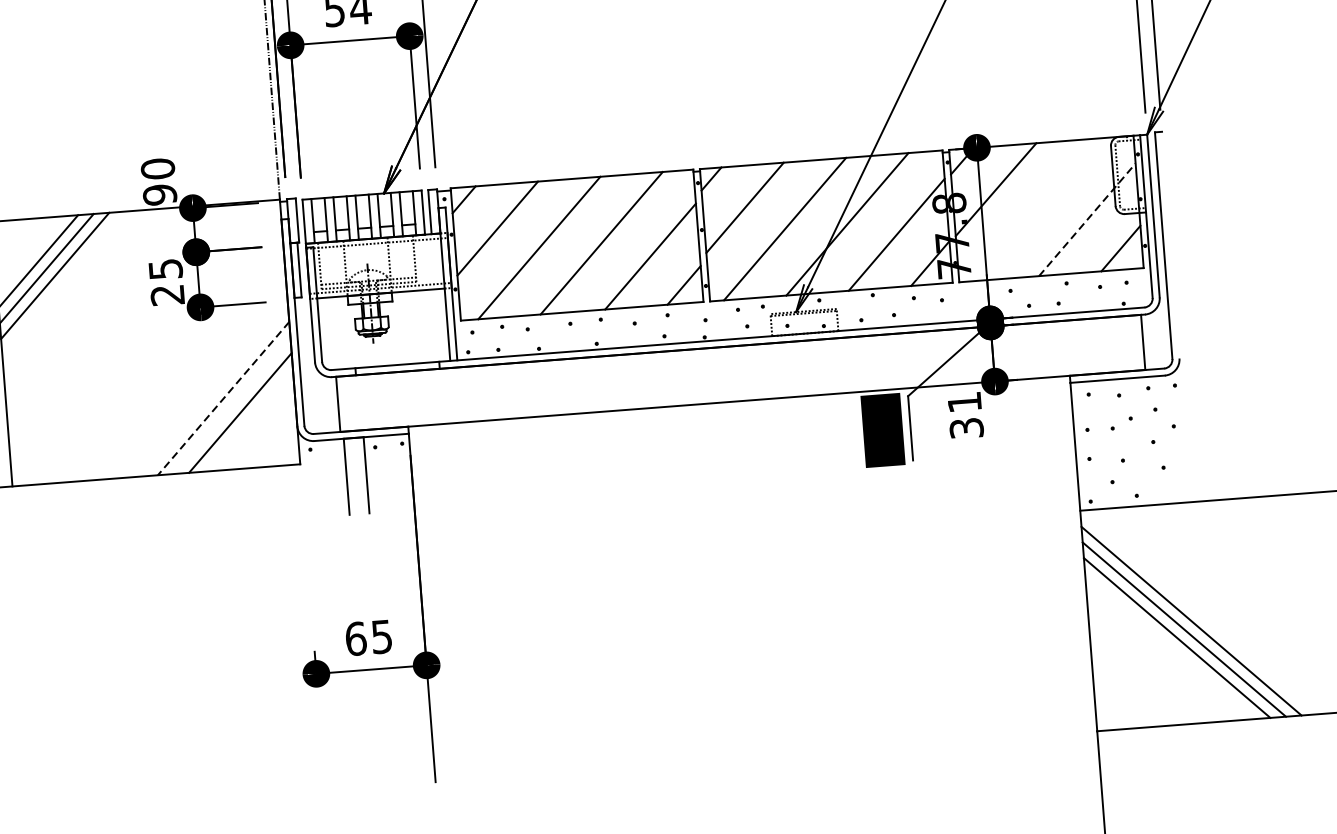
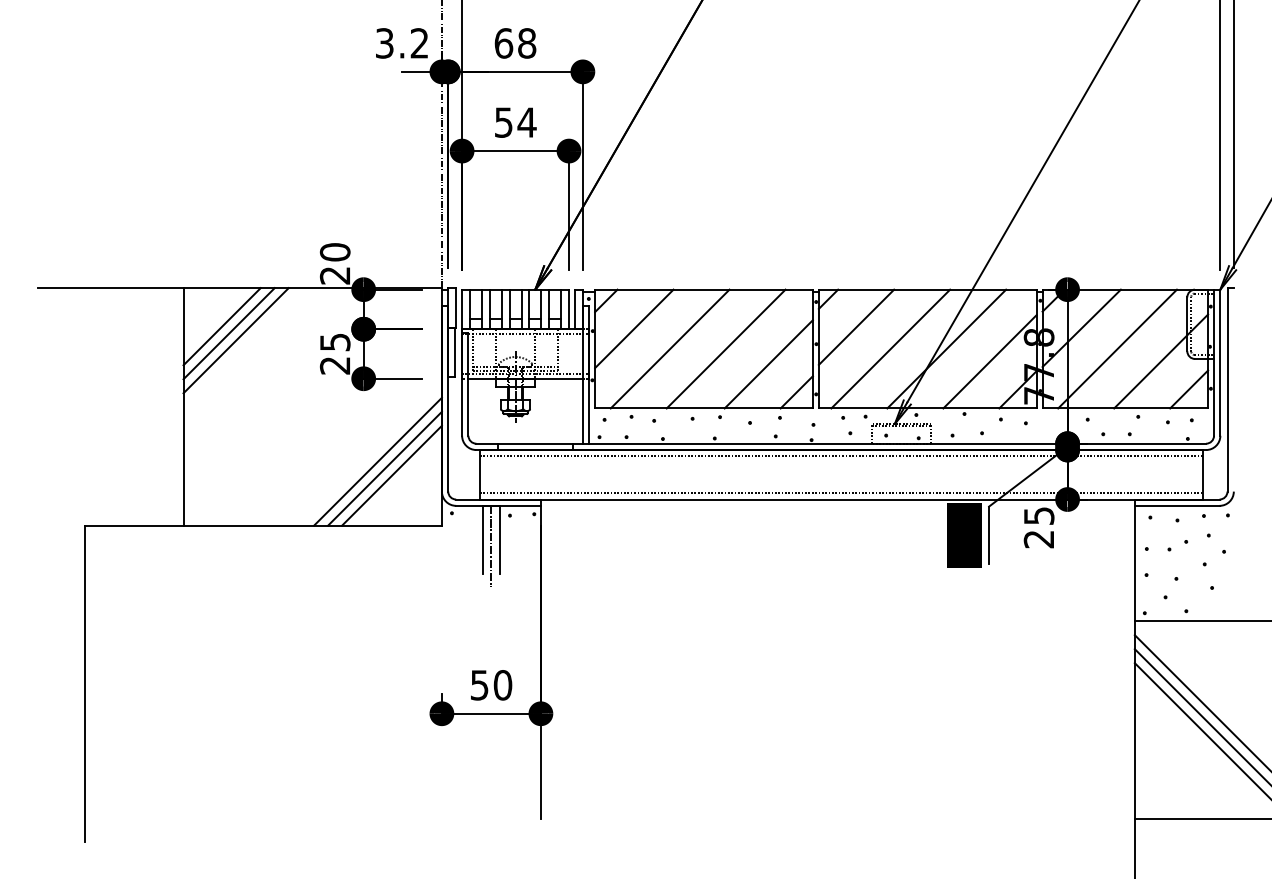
text: (160, 194) -> (335, 275), 90 -> 20
line: (1037, 209) -> (1117, 348), added
line: (1087, 219) -> (1161, 361), dashed -> solid
line: (738, 353) -> (840, 456), added
line: (741, 394) -> (840, 493), added
line: (223, 399) -> (377, 462), dashed -> solid
line: (231, 405) -> (384, 468), added
text: (966, 415) -> (1039, 527), 31 -> 25
line: (357, 482) -> (491, 545), added
text: (369, 638) -> (491, 685), 65 -> 50

